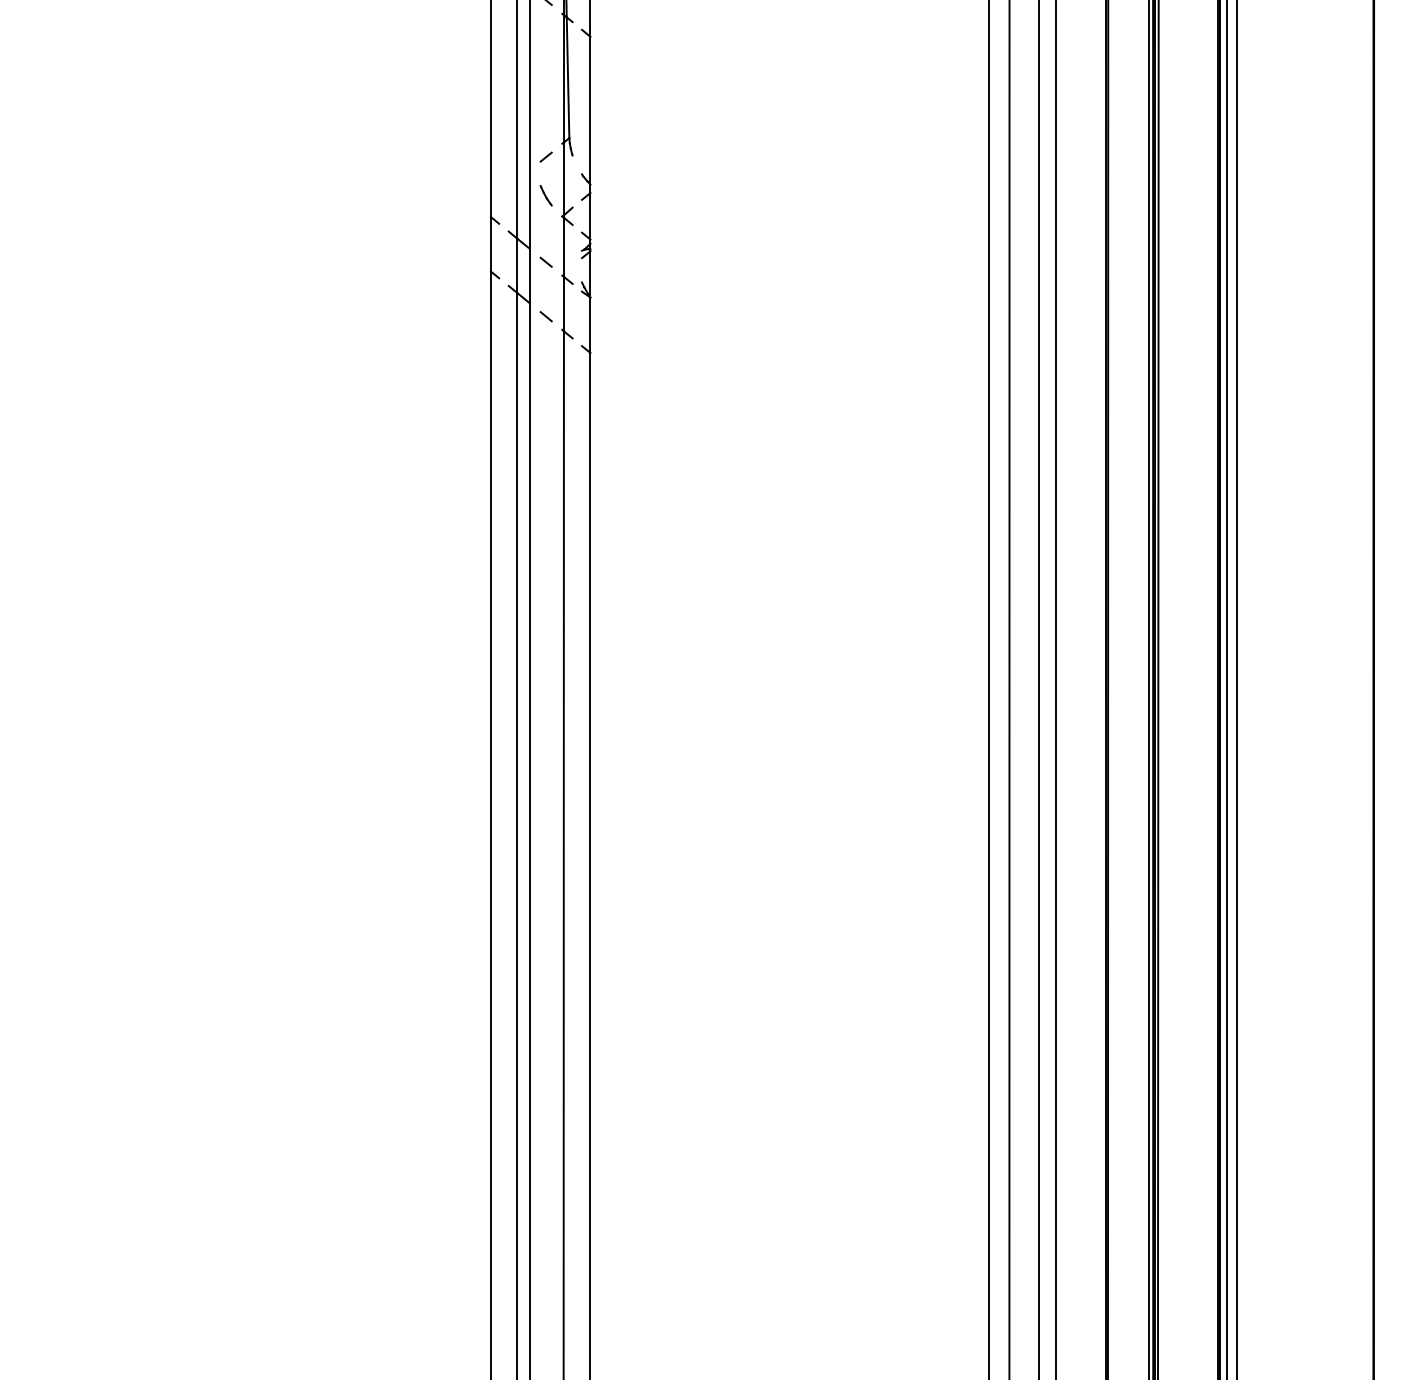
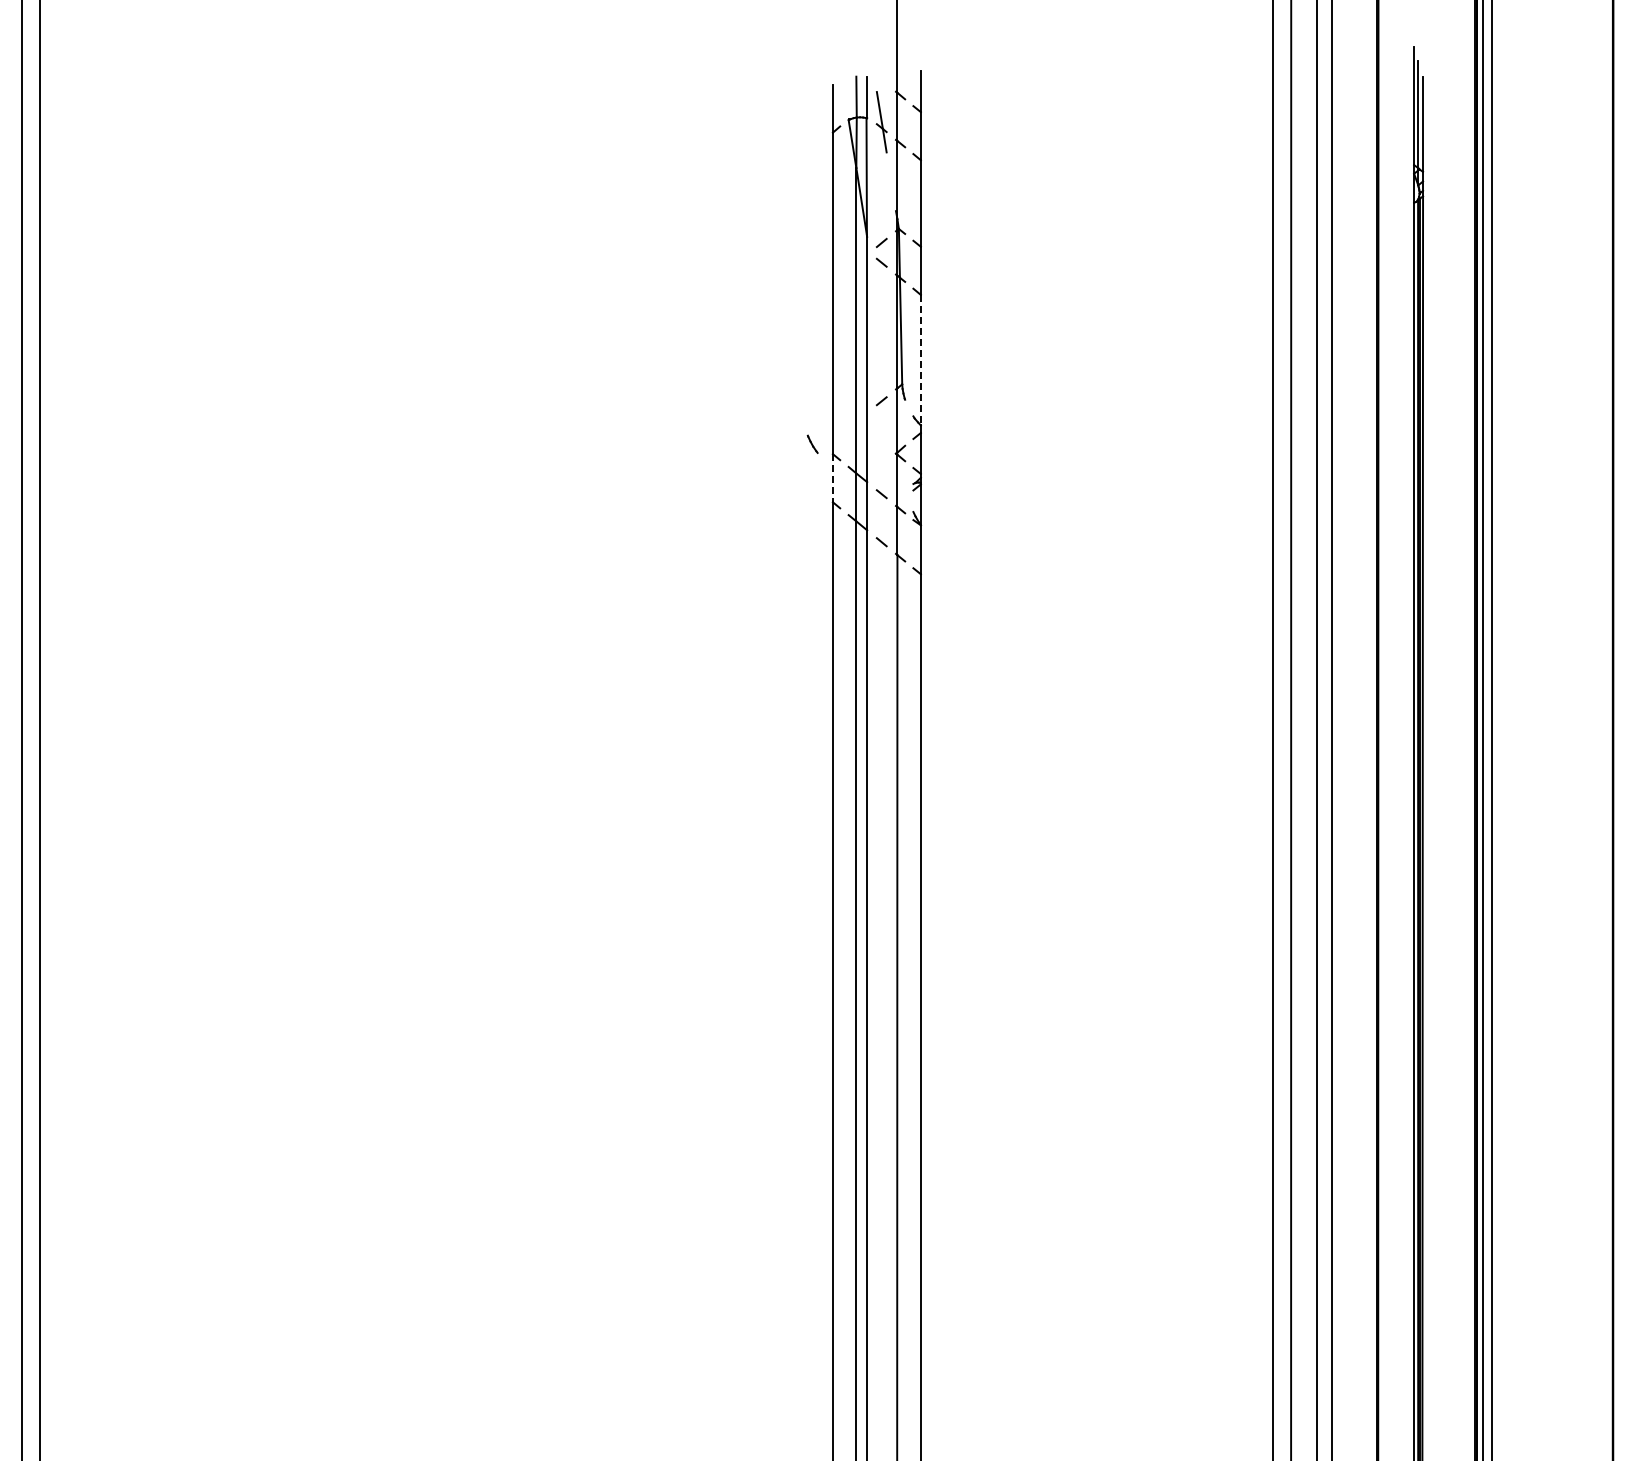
line: (590, 111) -> (920, 360), solid -> dashed
line: (545, 194) -> (812, 443), moved
line: (490, 244) -> (832, 478), solid -> dashed

